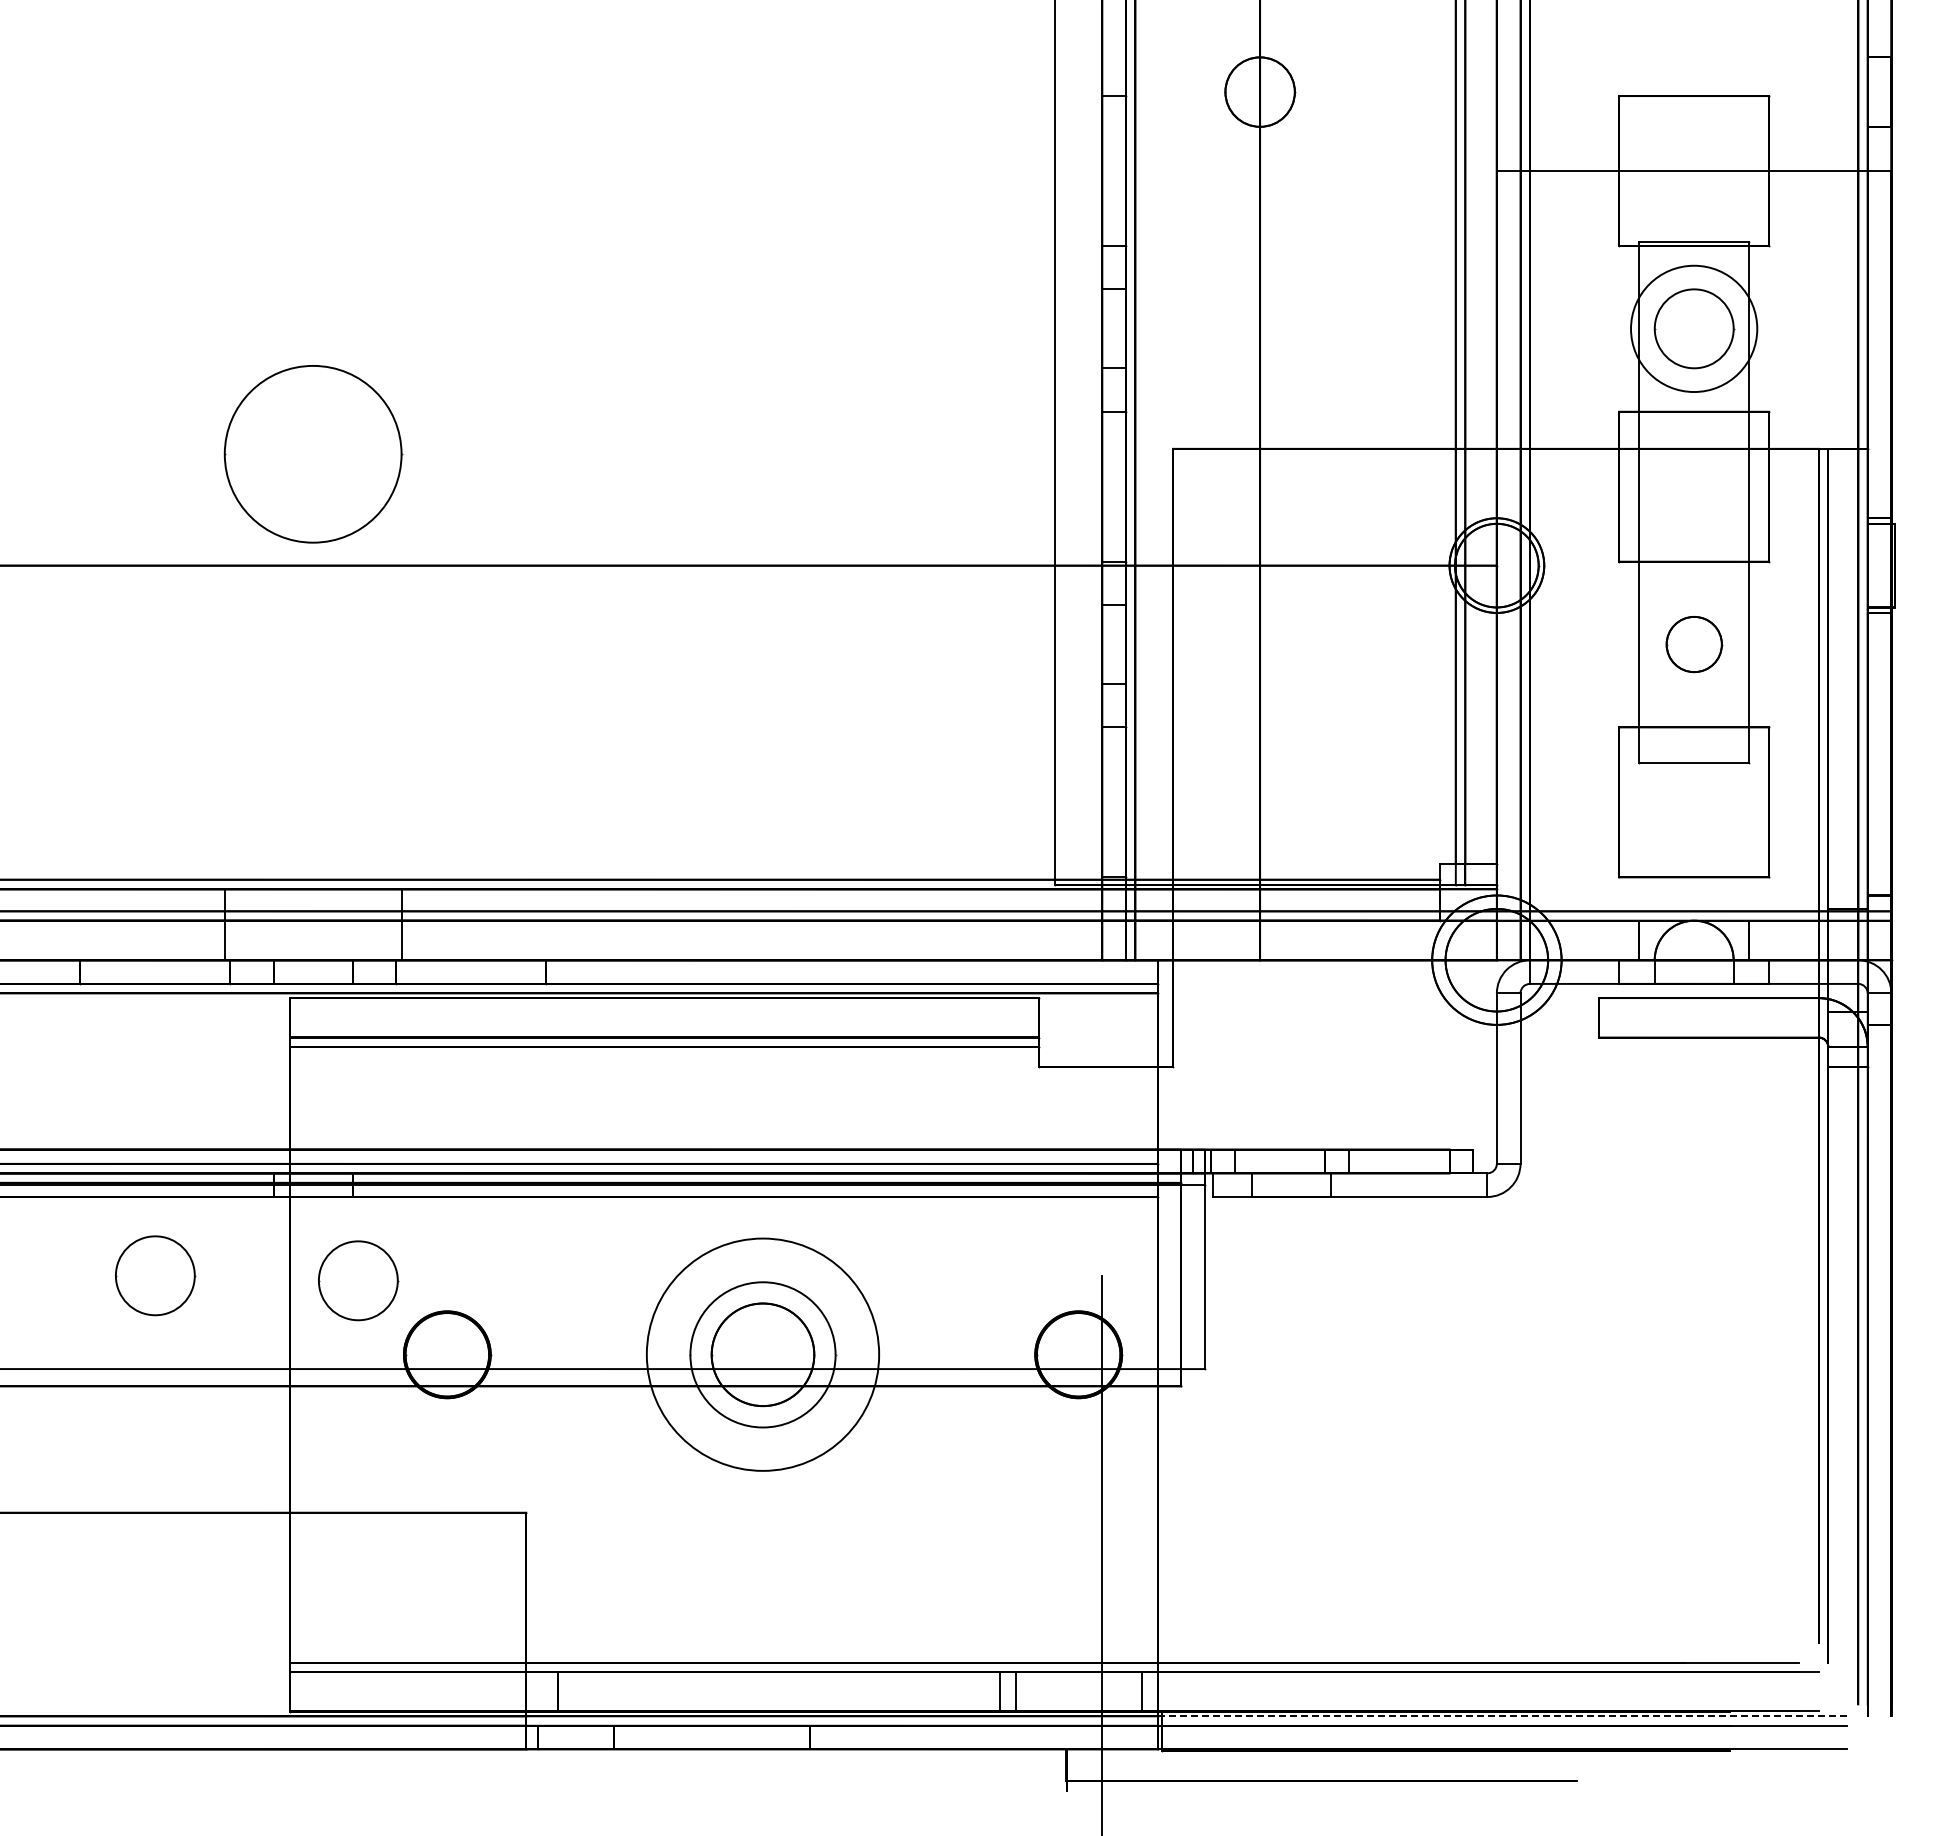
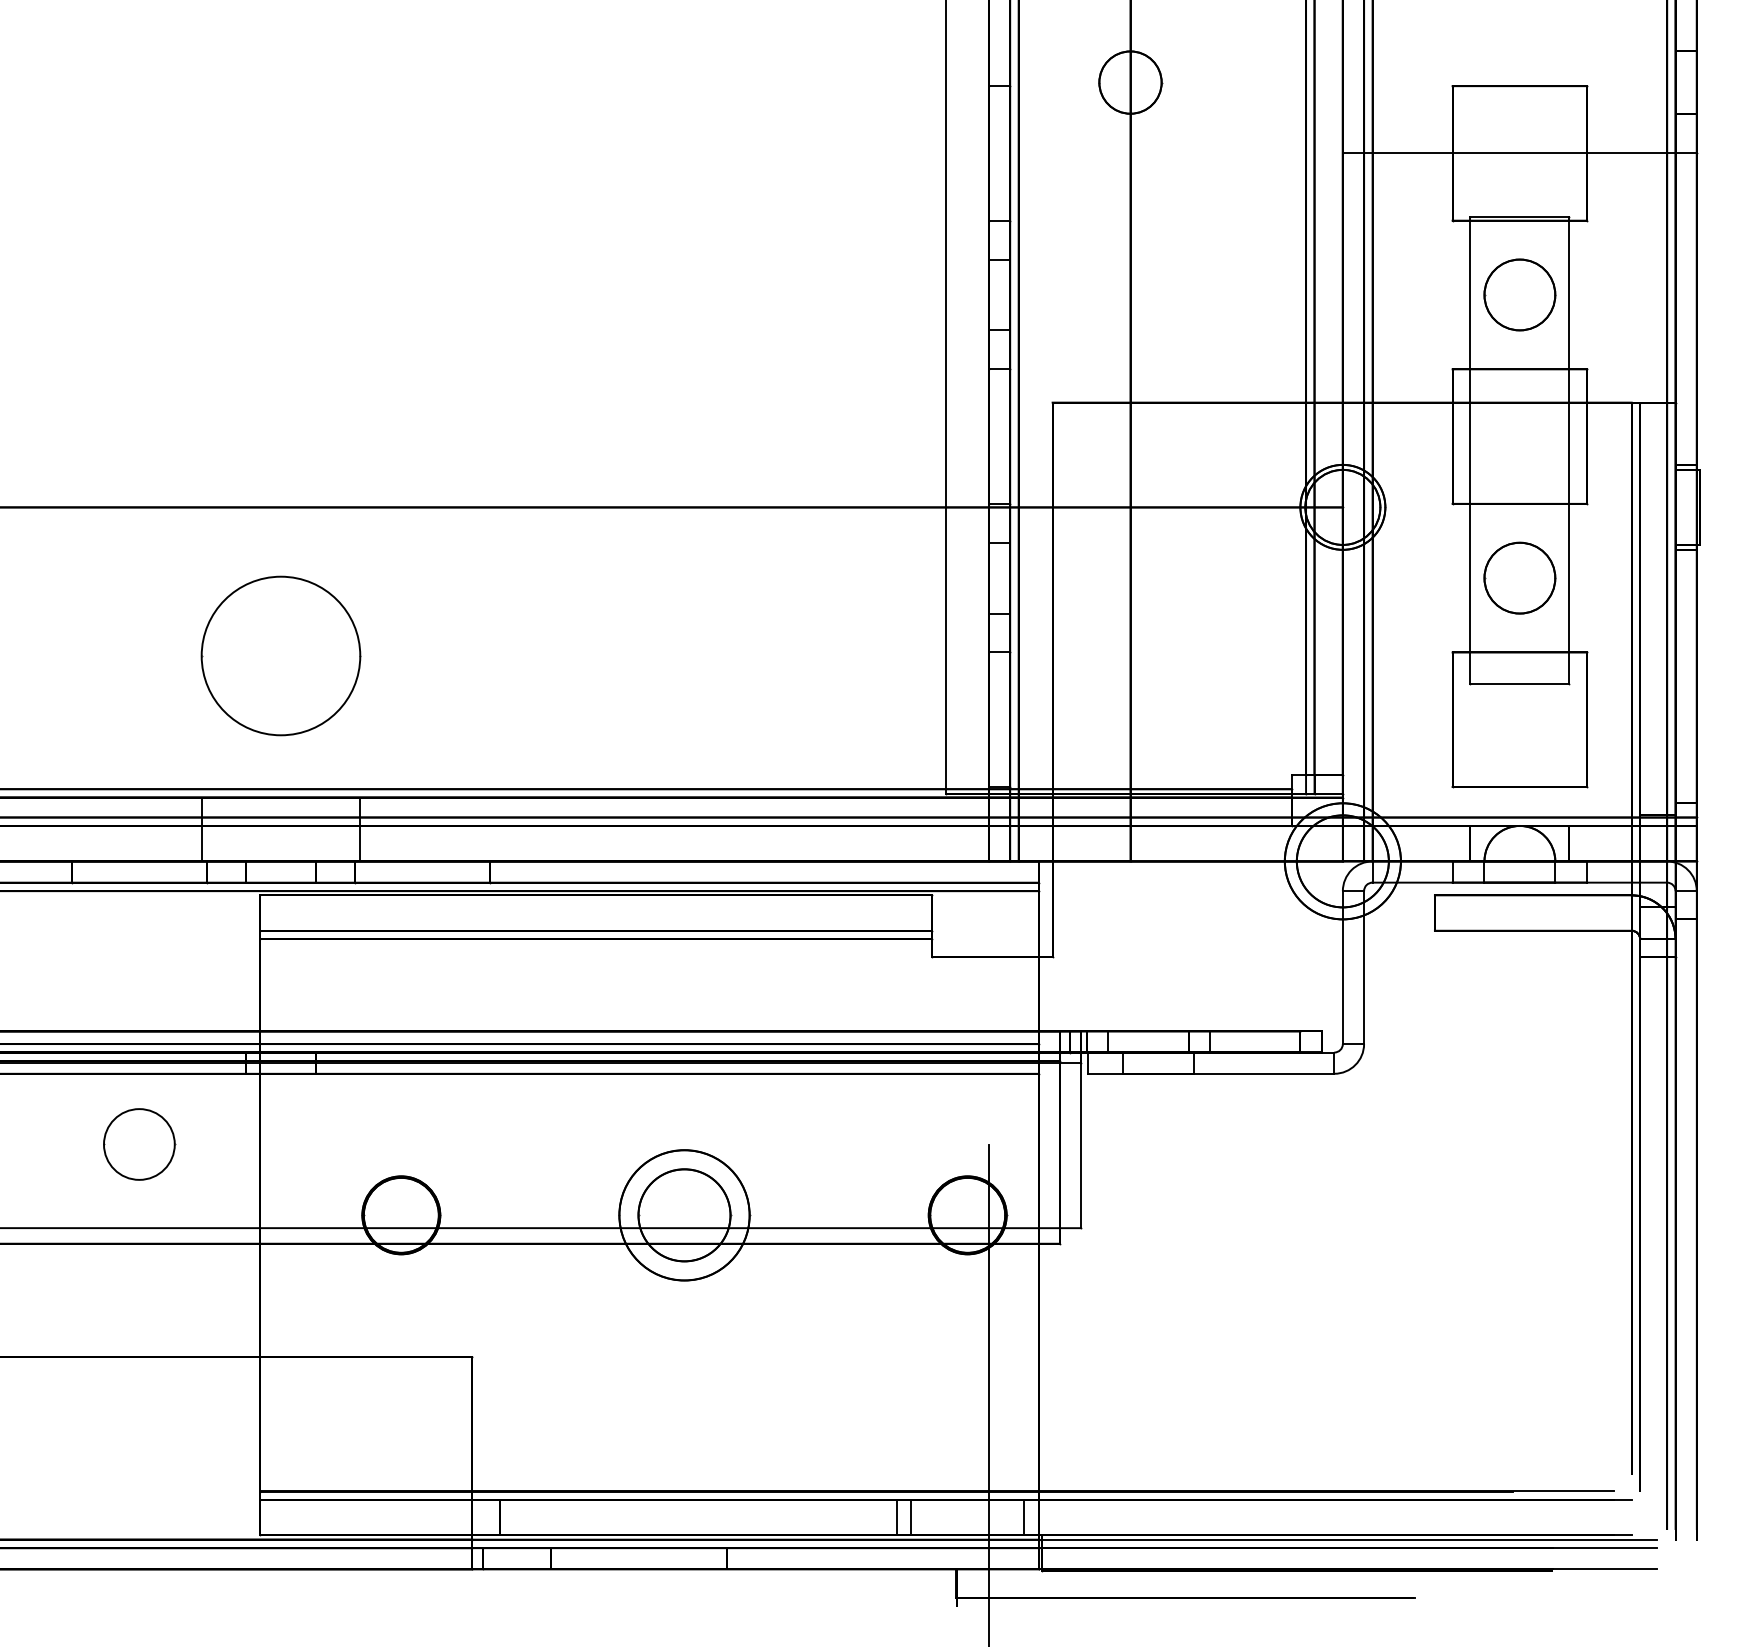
circle: (1693, 328) -> (1519, 294), size x0.62
part: (313, 454) -> (281, 656), moved
part: (1694, 644) -> (1520, 578), size x1.43
part: (358, 1280) -> (321, 1148), removed
circle: (762, 1354) -> (684, 1215), size x0.62
line: (1502, 1716) -> (1347, 1539), dashed -> solid

